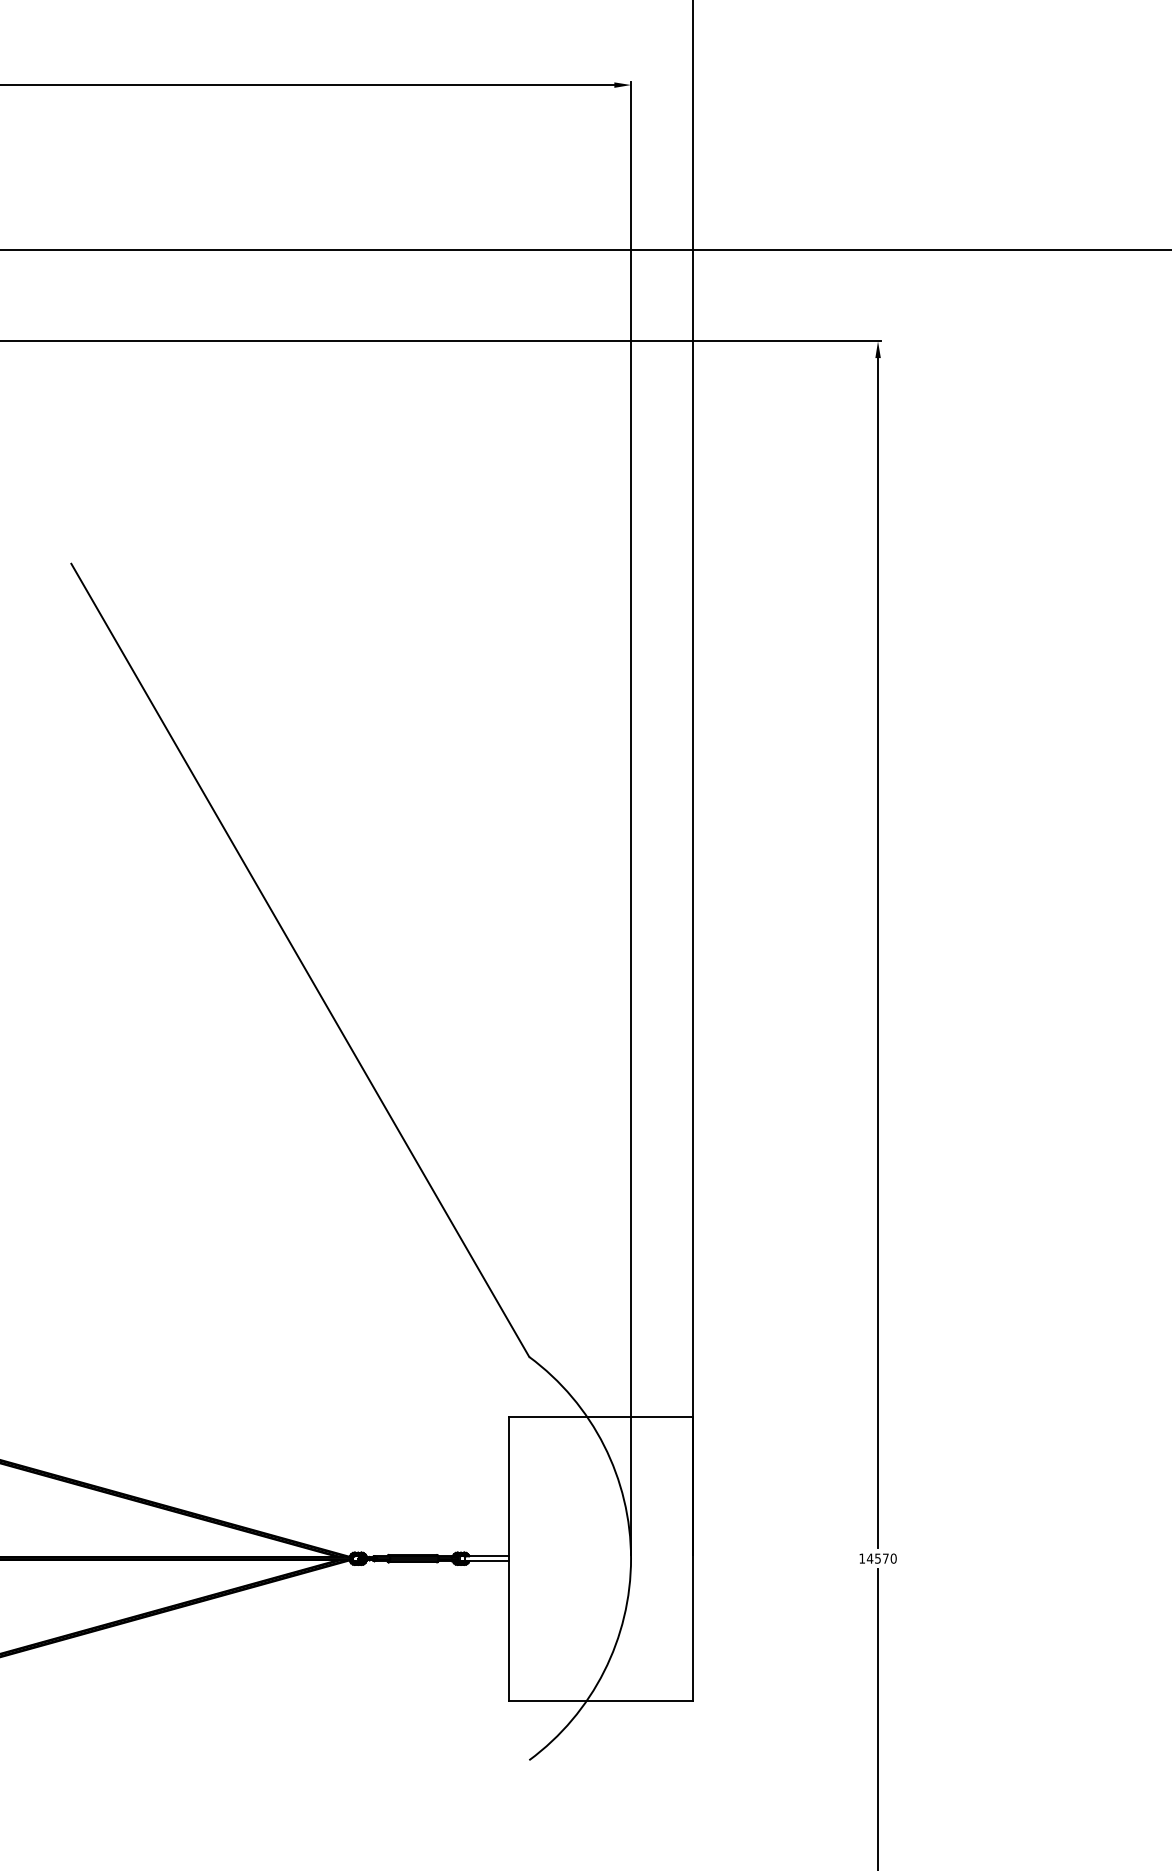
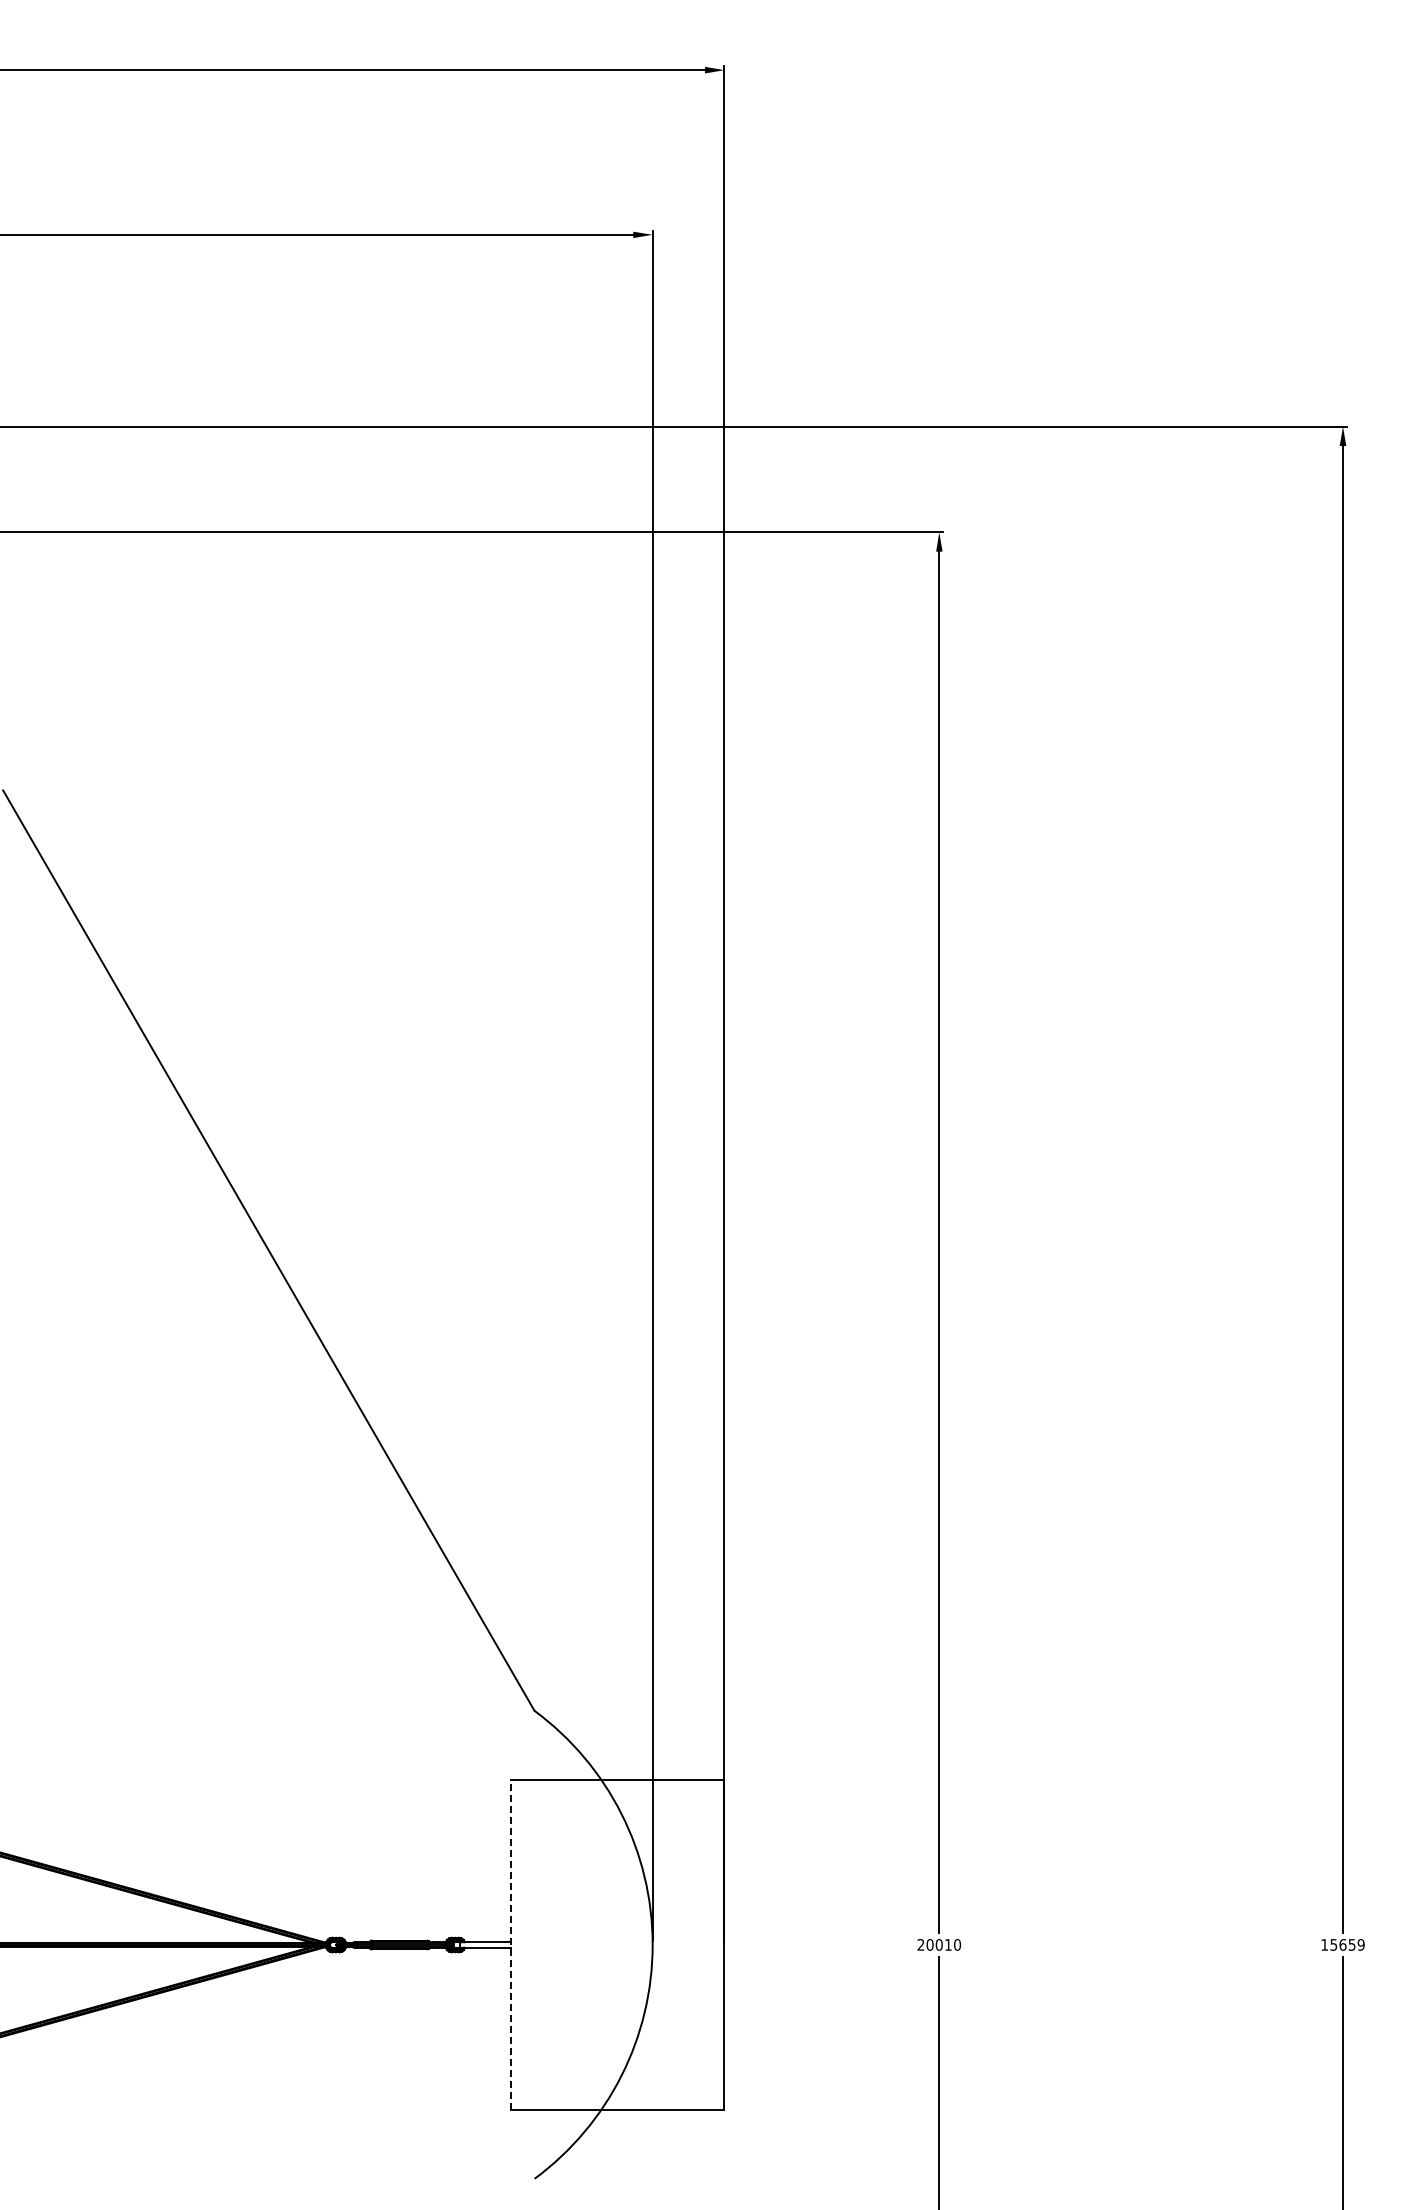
line: (509, 1558) -> (511, 1944), solid -> dashed
text: (873, 1558) -> (934, 1944), 14570 -> 20010

